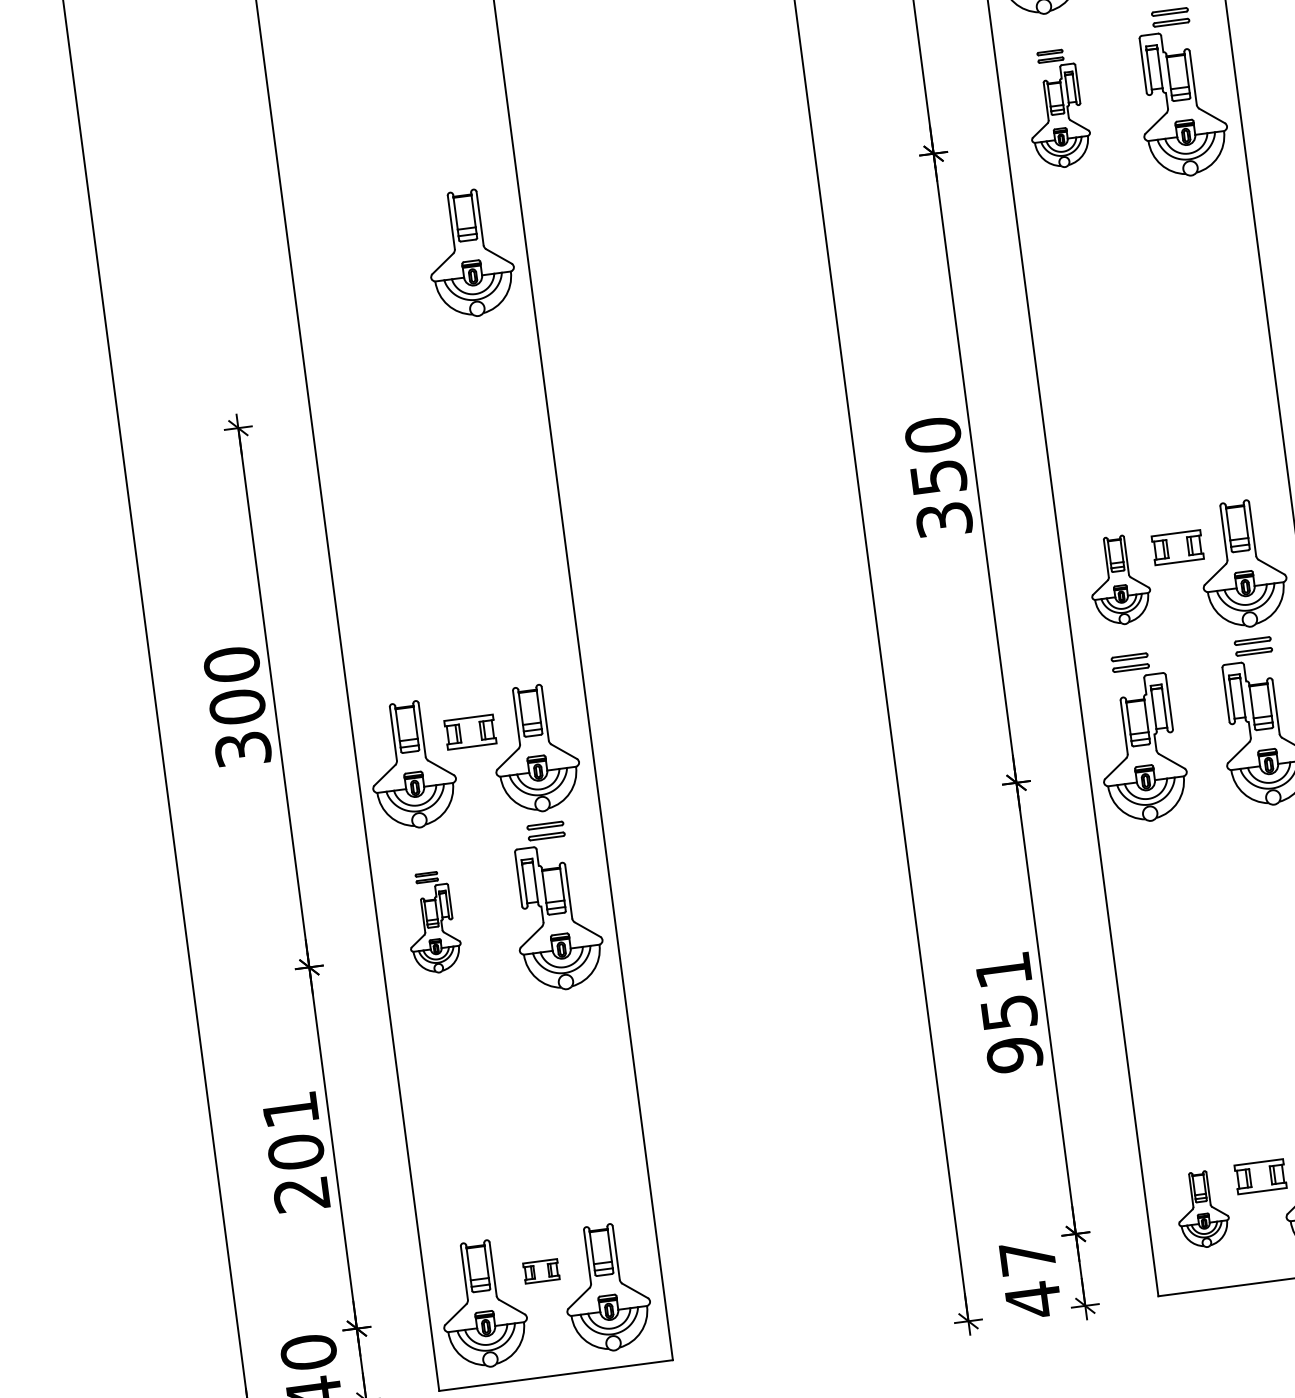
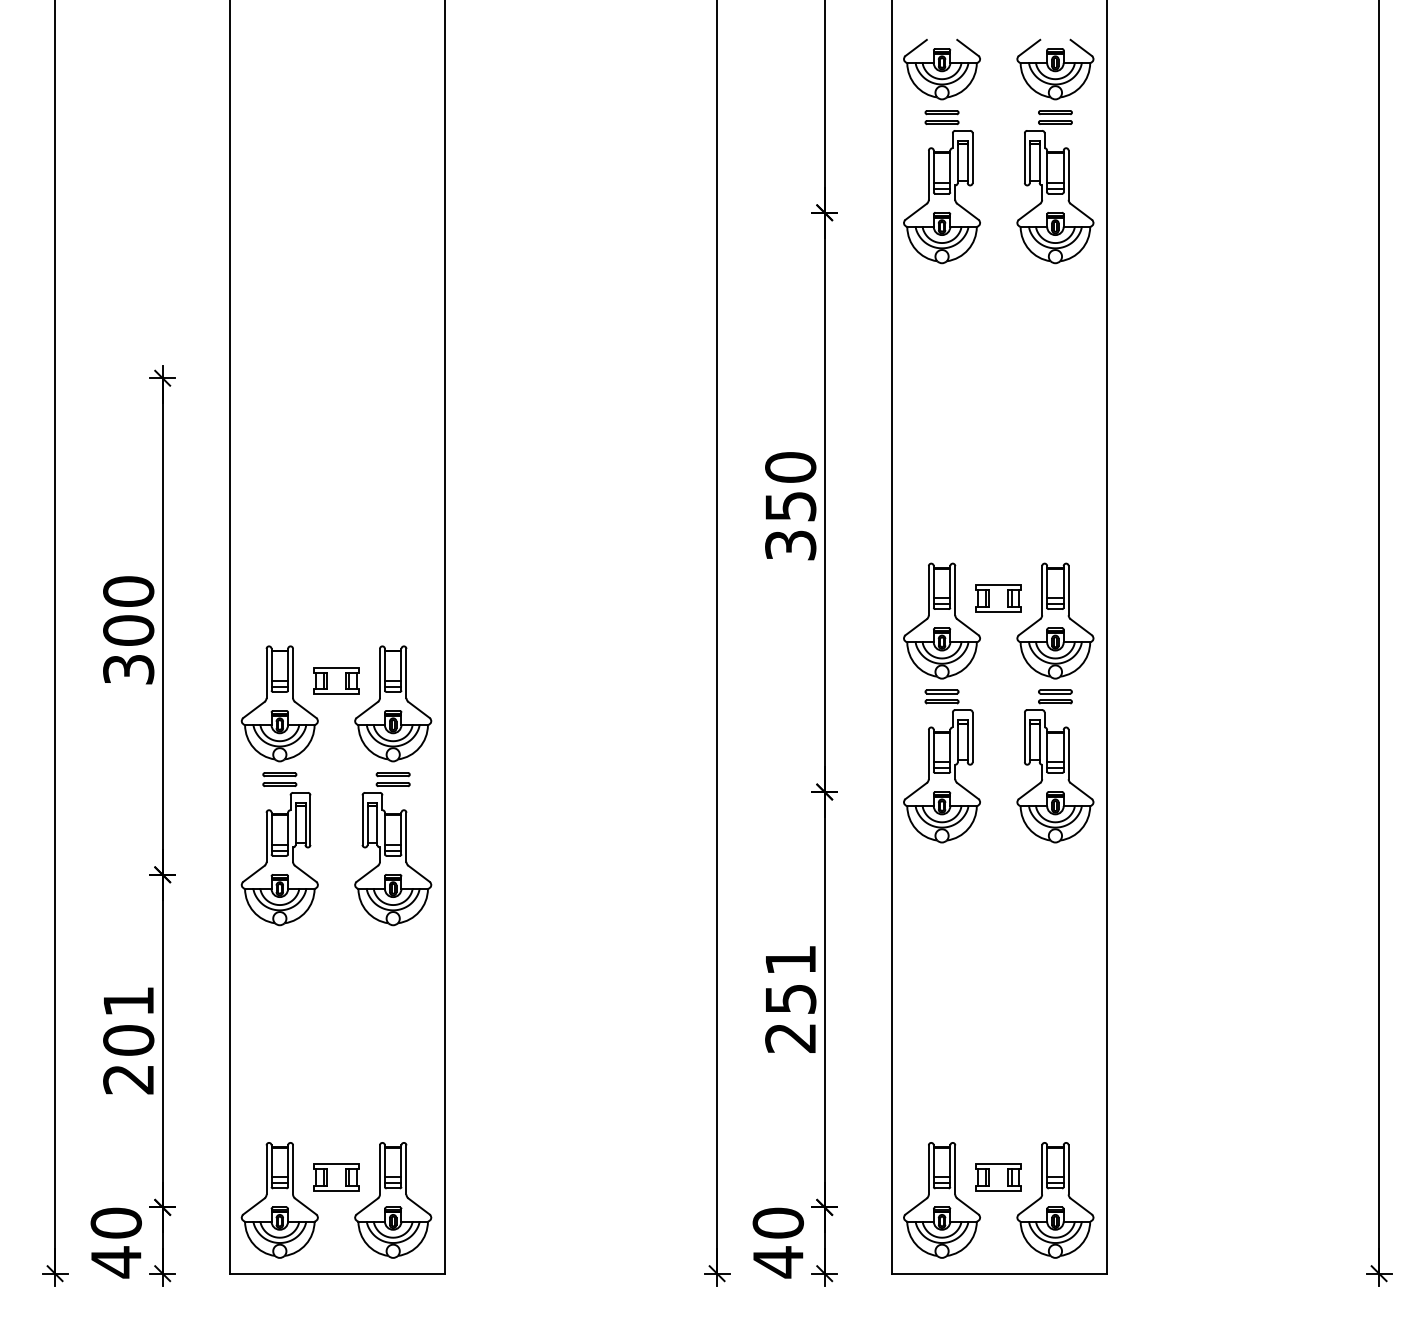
part: (1056, 109) -> (941, 187), size x1.43
part: (470, 253) -> (393, 247), removed
part: (1118, 579) -> (941, 620), size x1.43
part: (432, 923) -> (279, 849), size x1.67
text: (1014, 1054) -> (790, 1037), 951 -> 251
part: (1202, 1209) -> (942, 1200), size x1.67
text: (1027, 1256) -> (778, 1222), 47 -> 40
part: (541, 1271) -> (336, 1177), size x1.43

